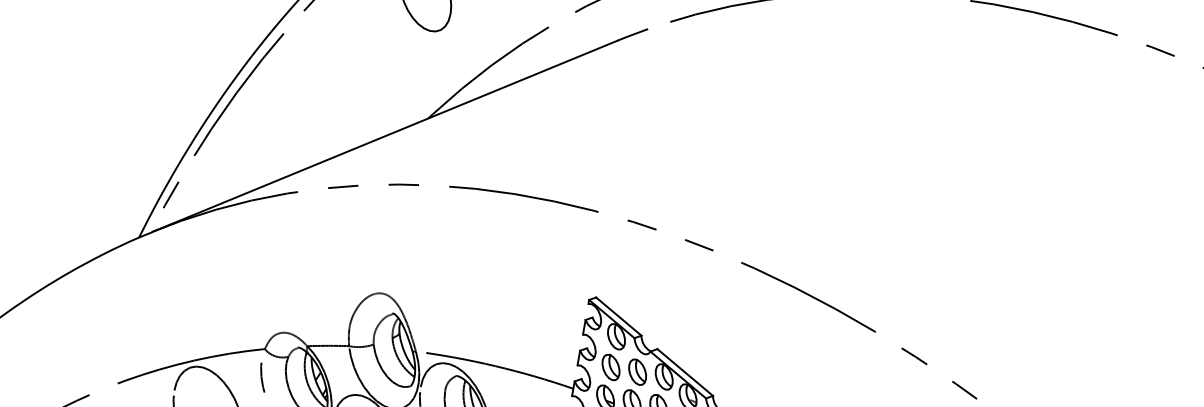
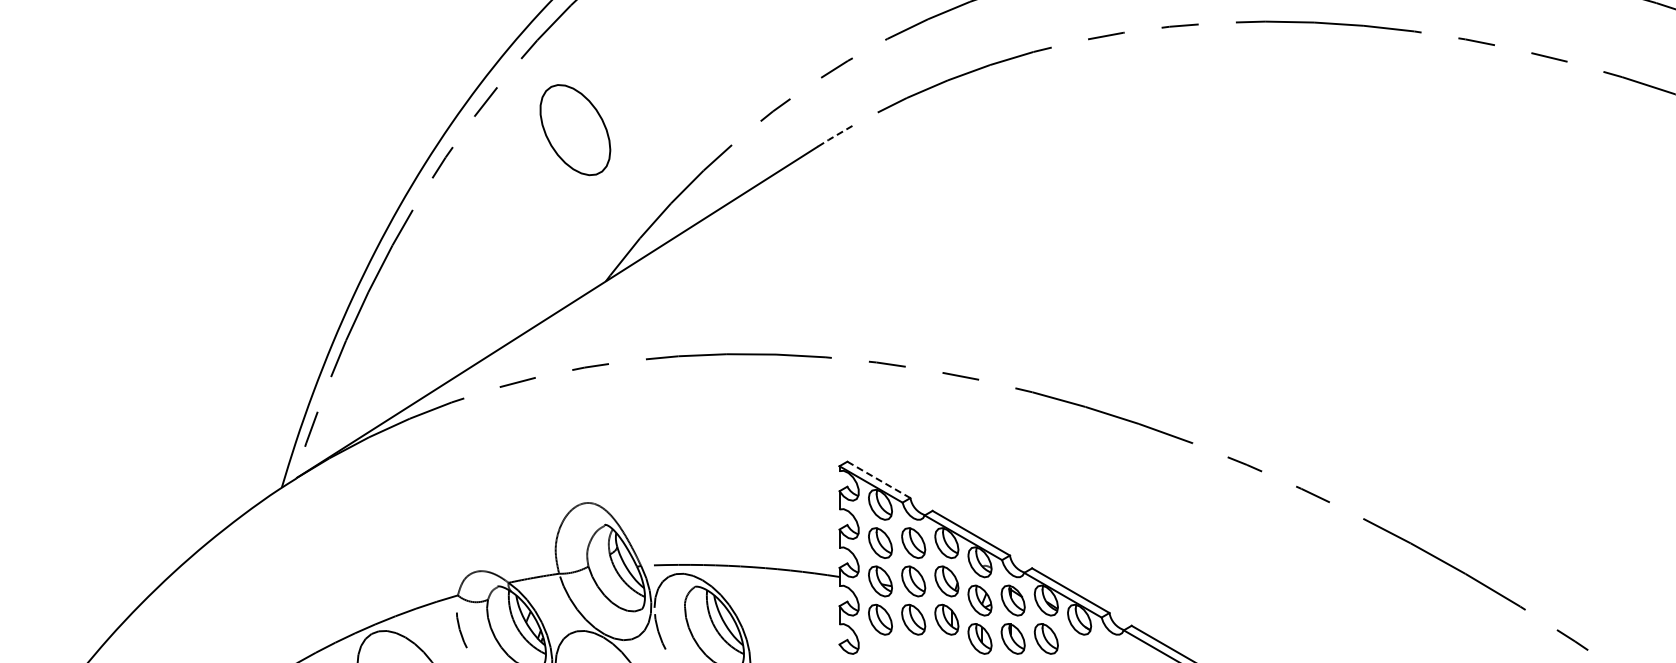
line: (632, 34) -> (834, 136), solid -> dashed
line: (619, 317) -> (879, 480), solid -> dashed

